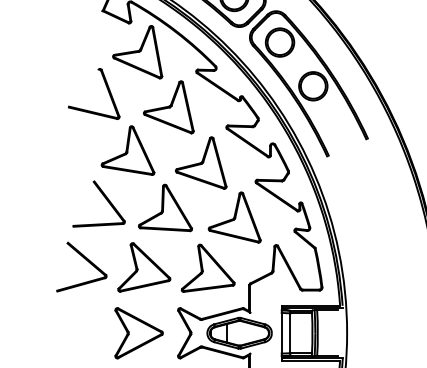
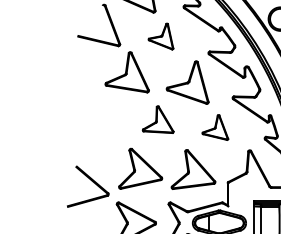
part: (168, 107) -> (160, 36), size x0.6
part: (105, 199) -> (108, 112), removed
part: (165, 207) -> (158, 119), size x0.7
part: (234, 217) -> (215, 127), size x0.6
part: (84, 259) -> (90, 180), moved

